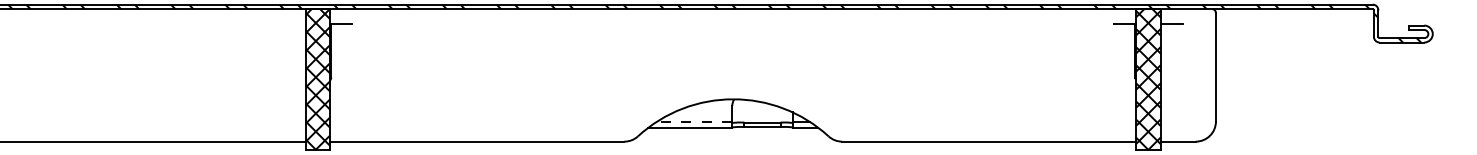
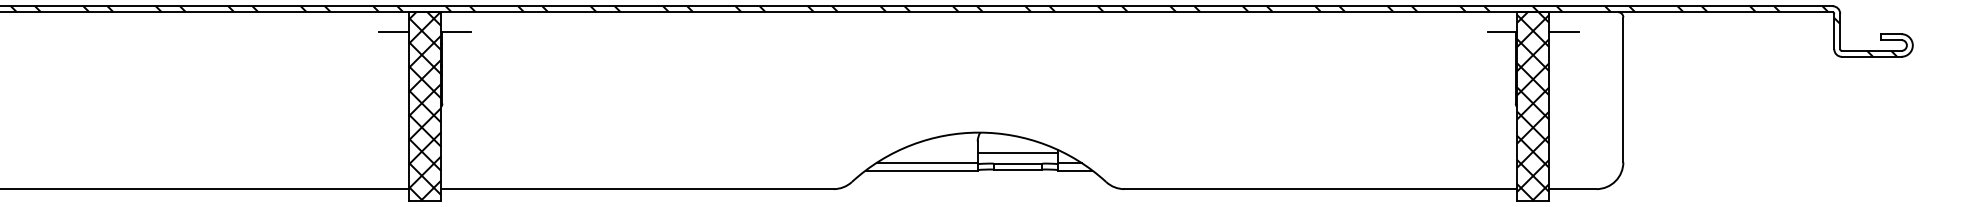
line: (294, 23) -> (393, 31), added
line: (762, 114) -> (1017, 152), added
line: (694, 121) -> (927, 162), dashed -> solid

